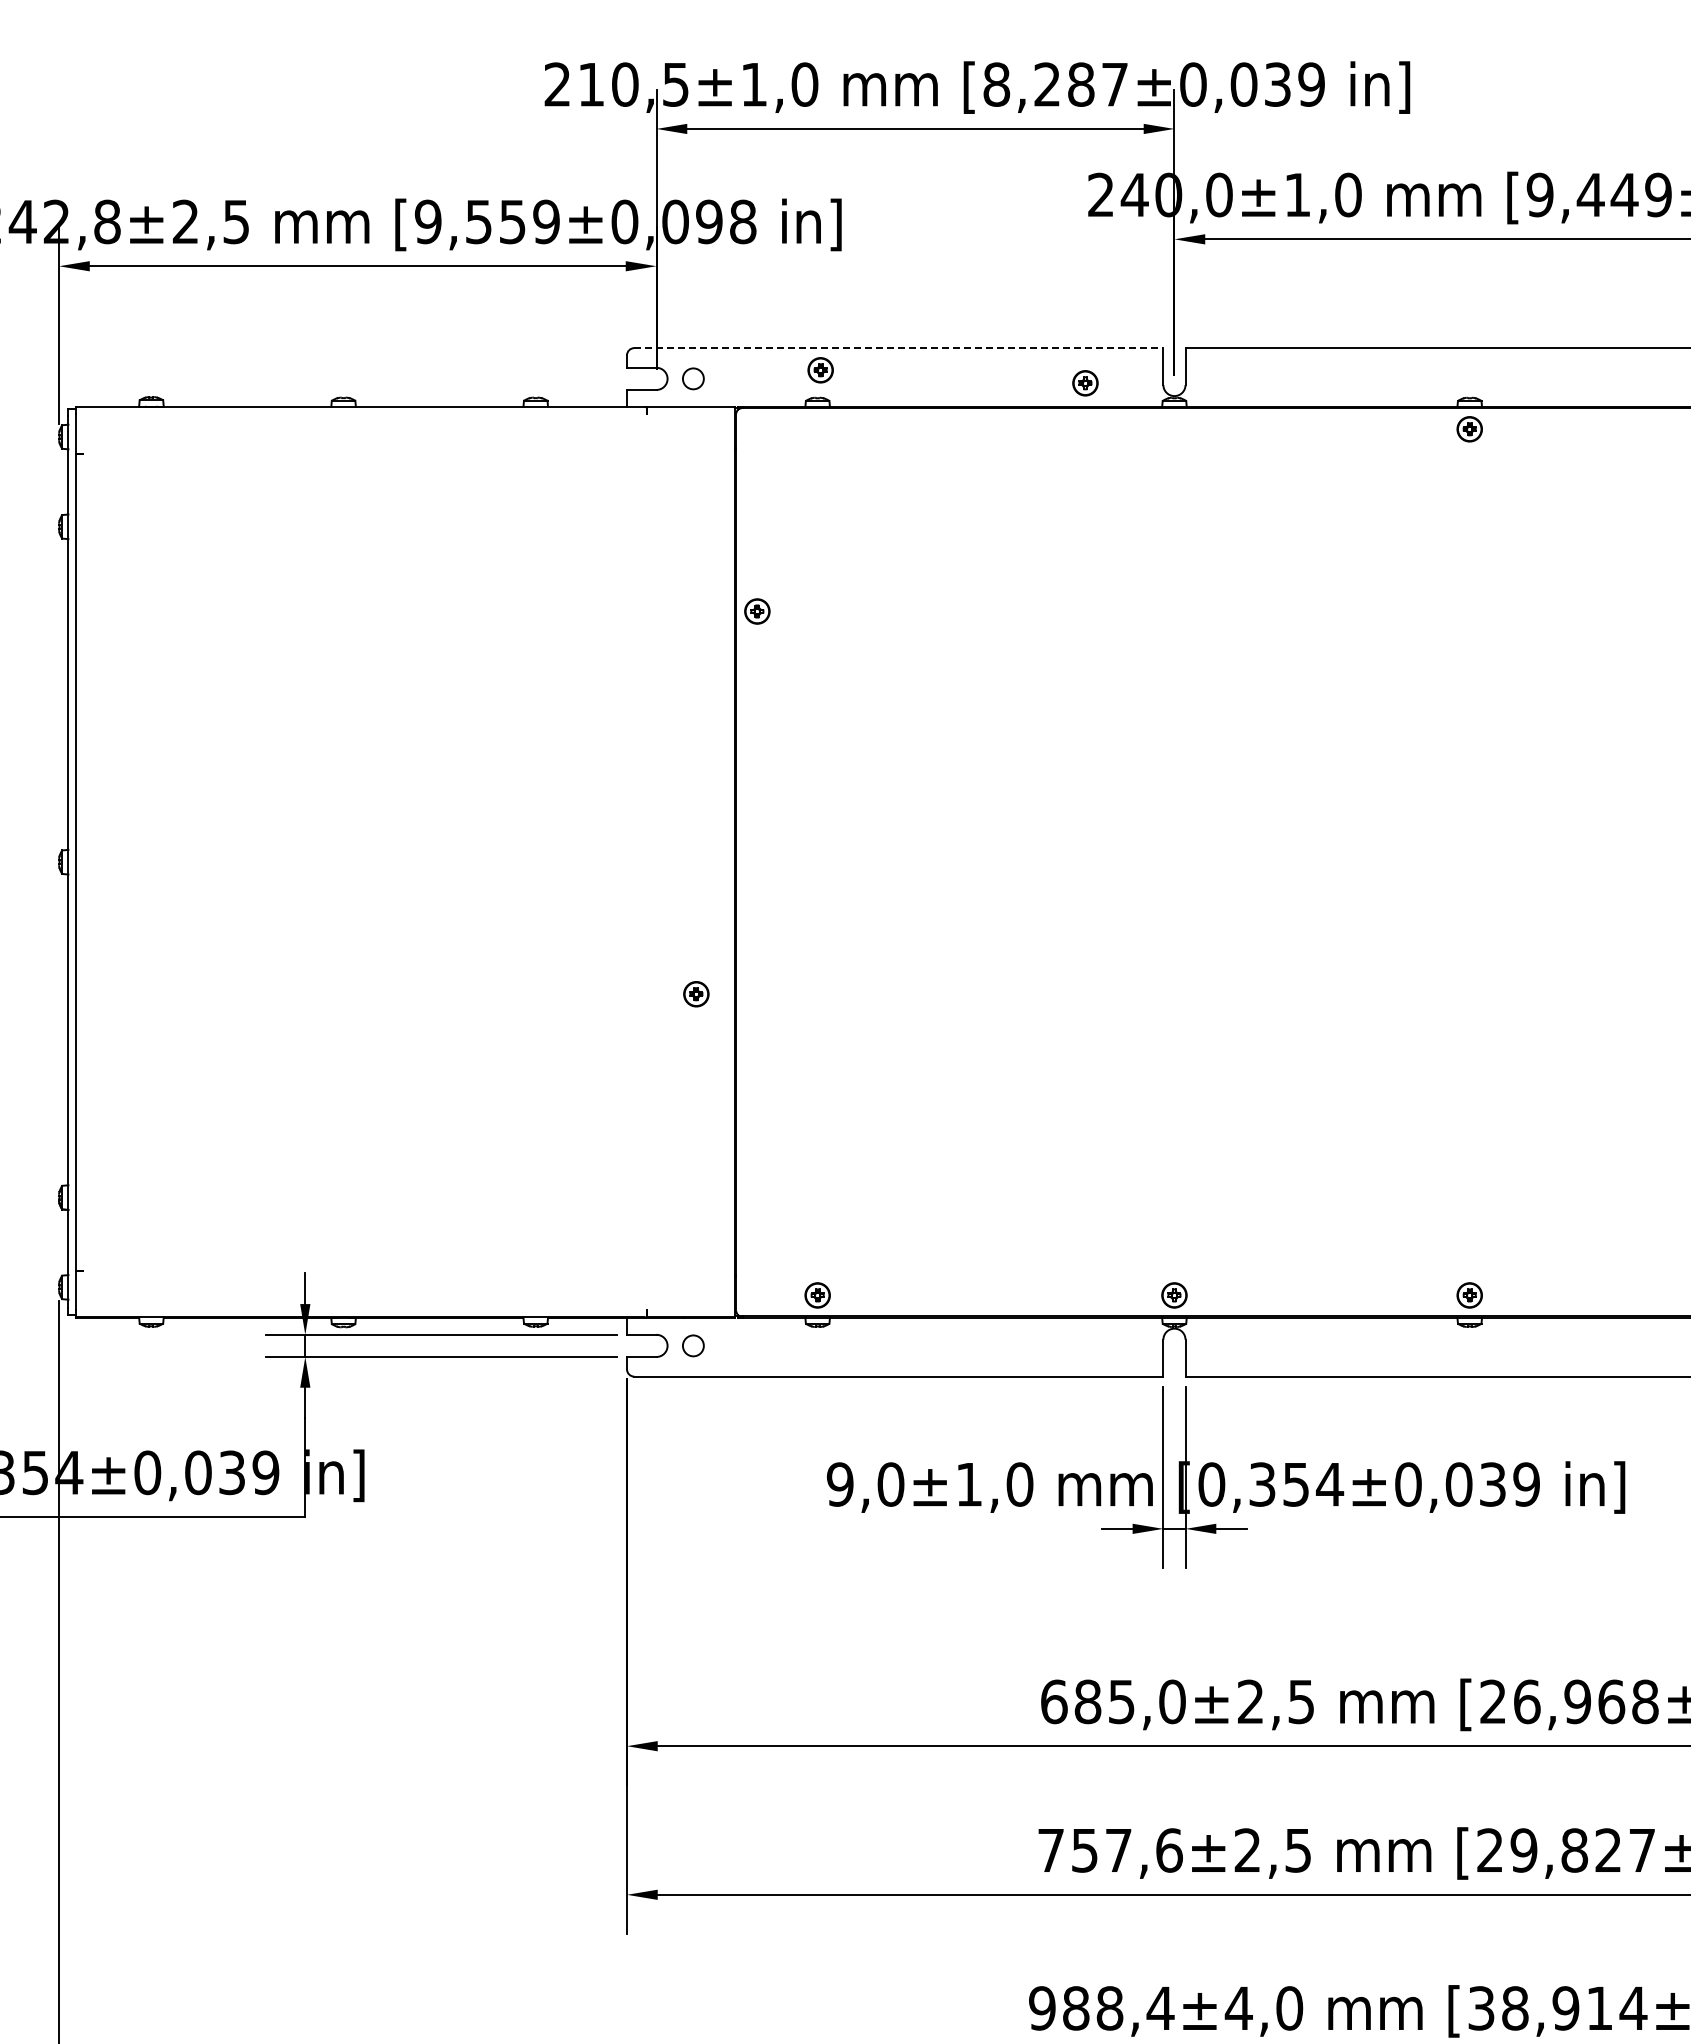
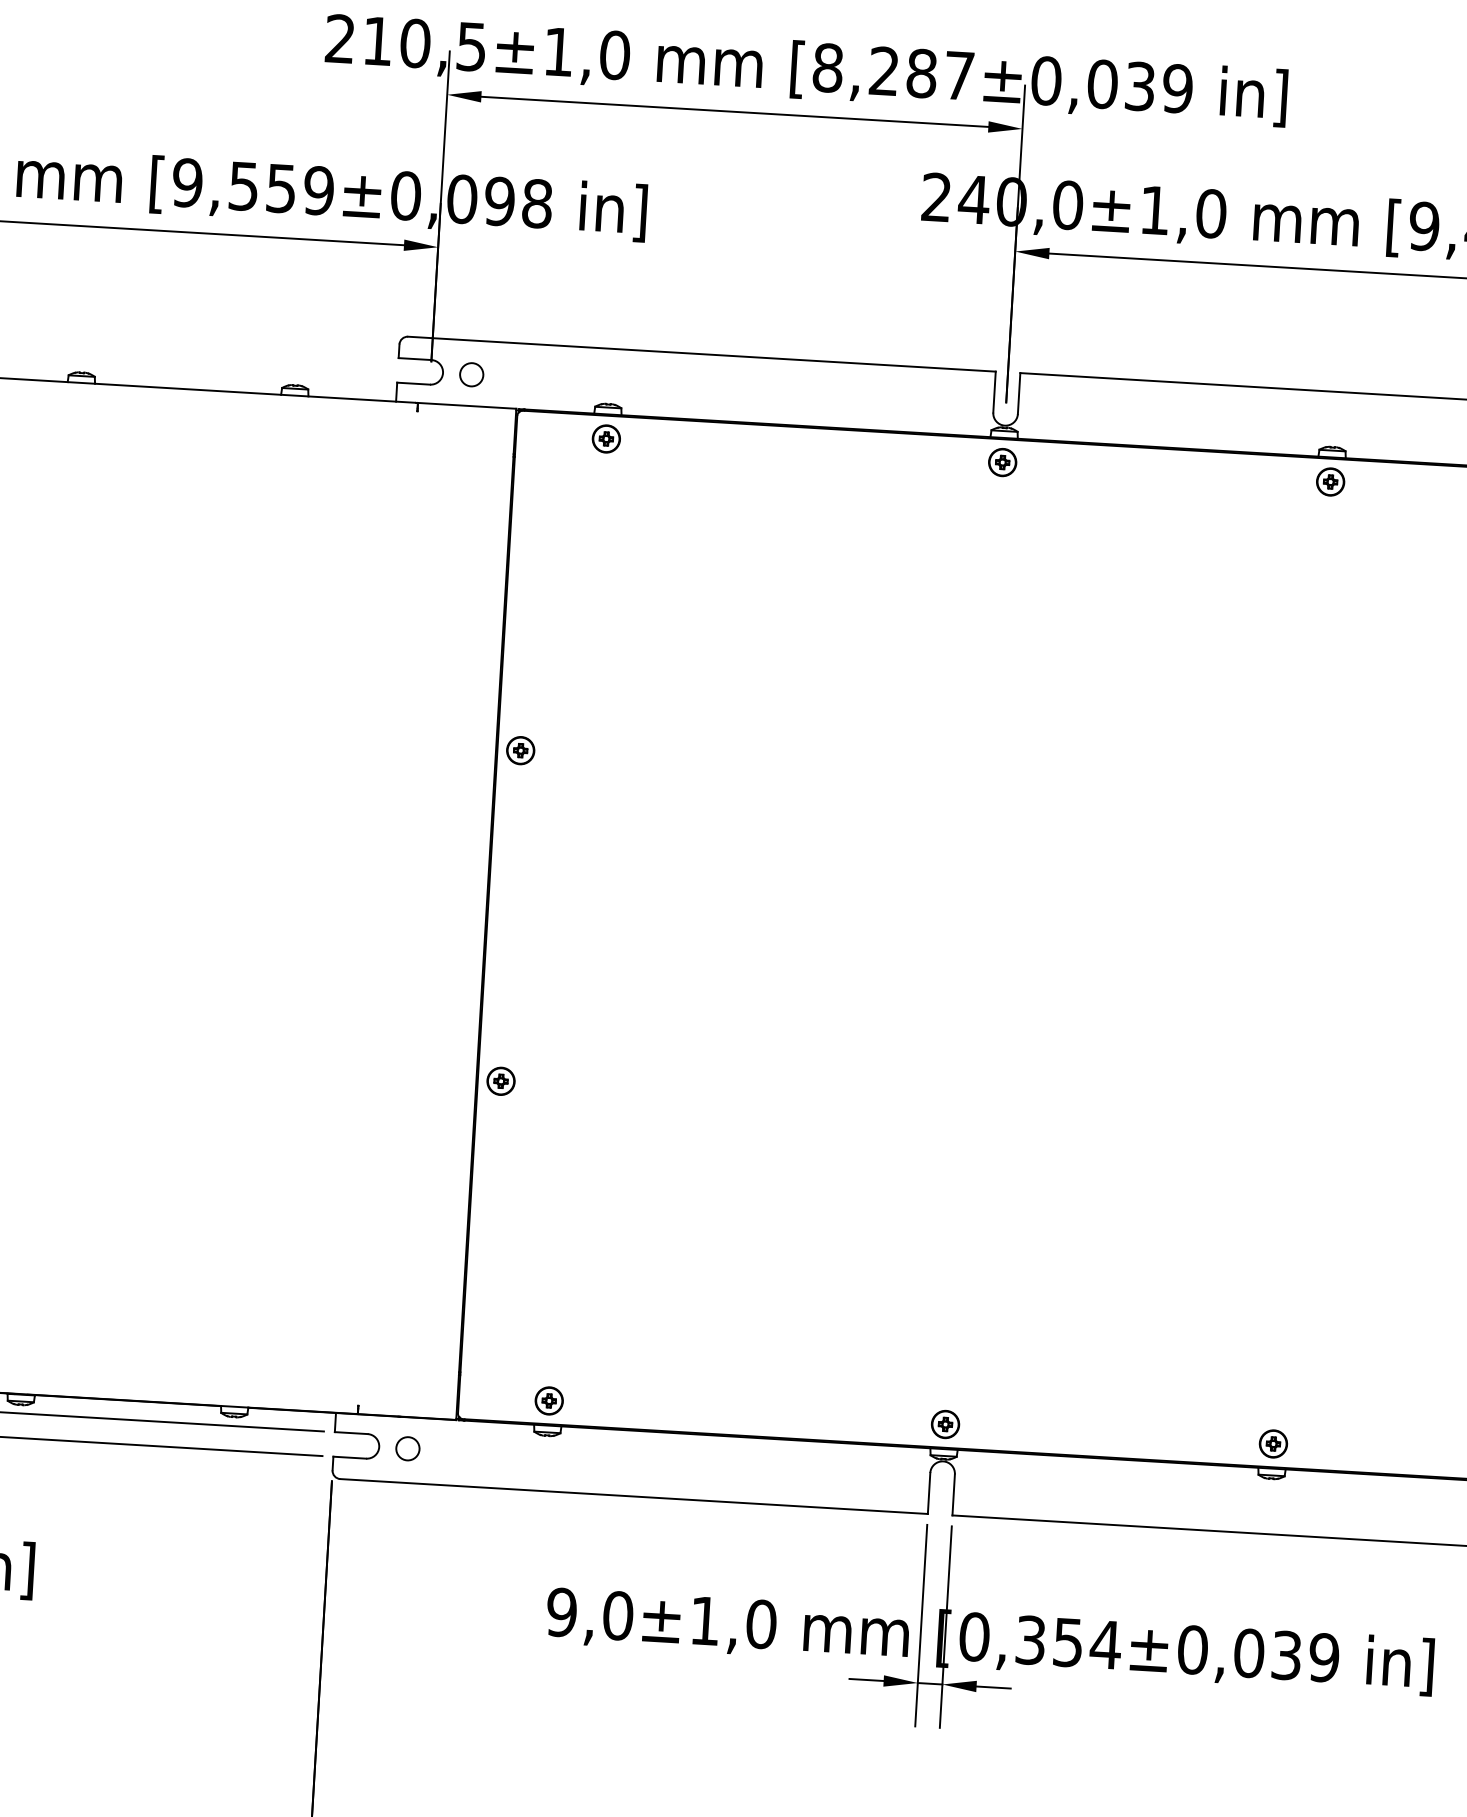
line: (898, 348) -> (701, 354), dashed -> solid
part: (820, 370) -> (606, 439), moved
part: (1085, 383) -> (1002, 462), moved
part: (757, 611) -> (520, 750), moved
part: (696, 994) -> (501, 1081), moved

